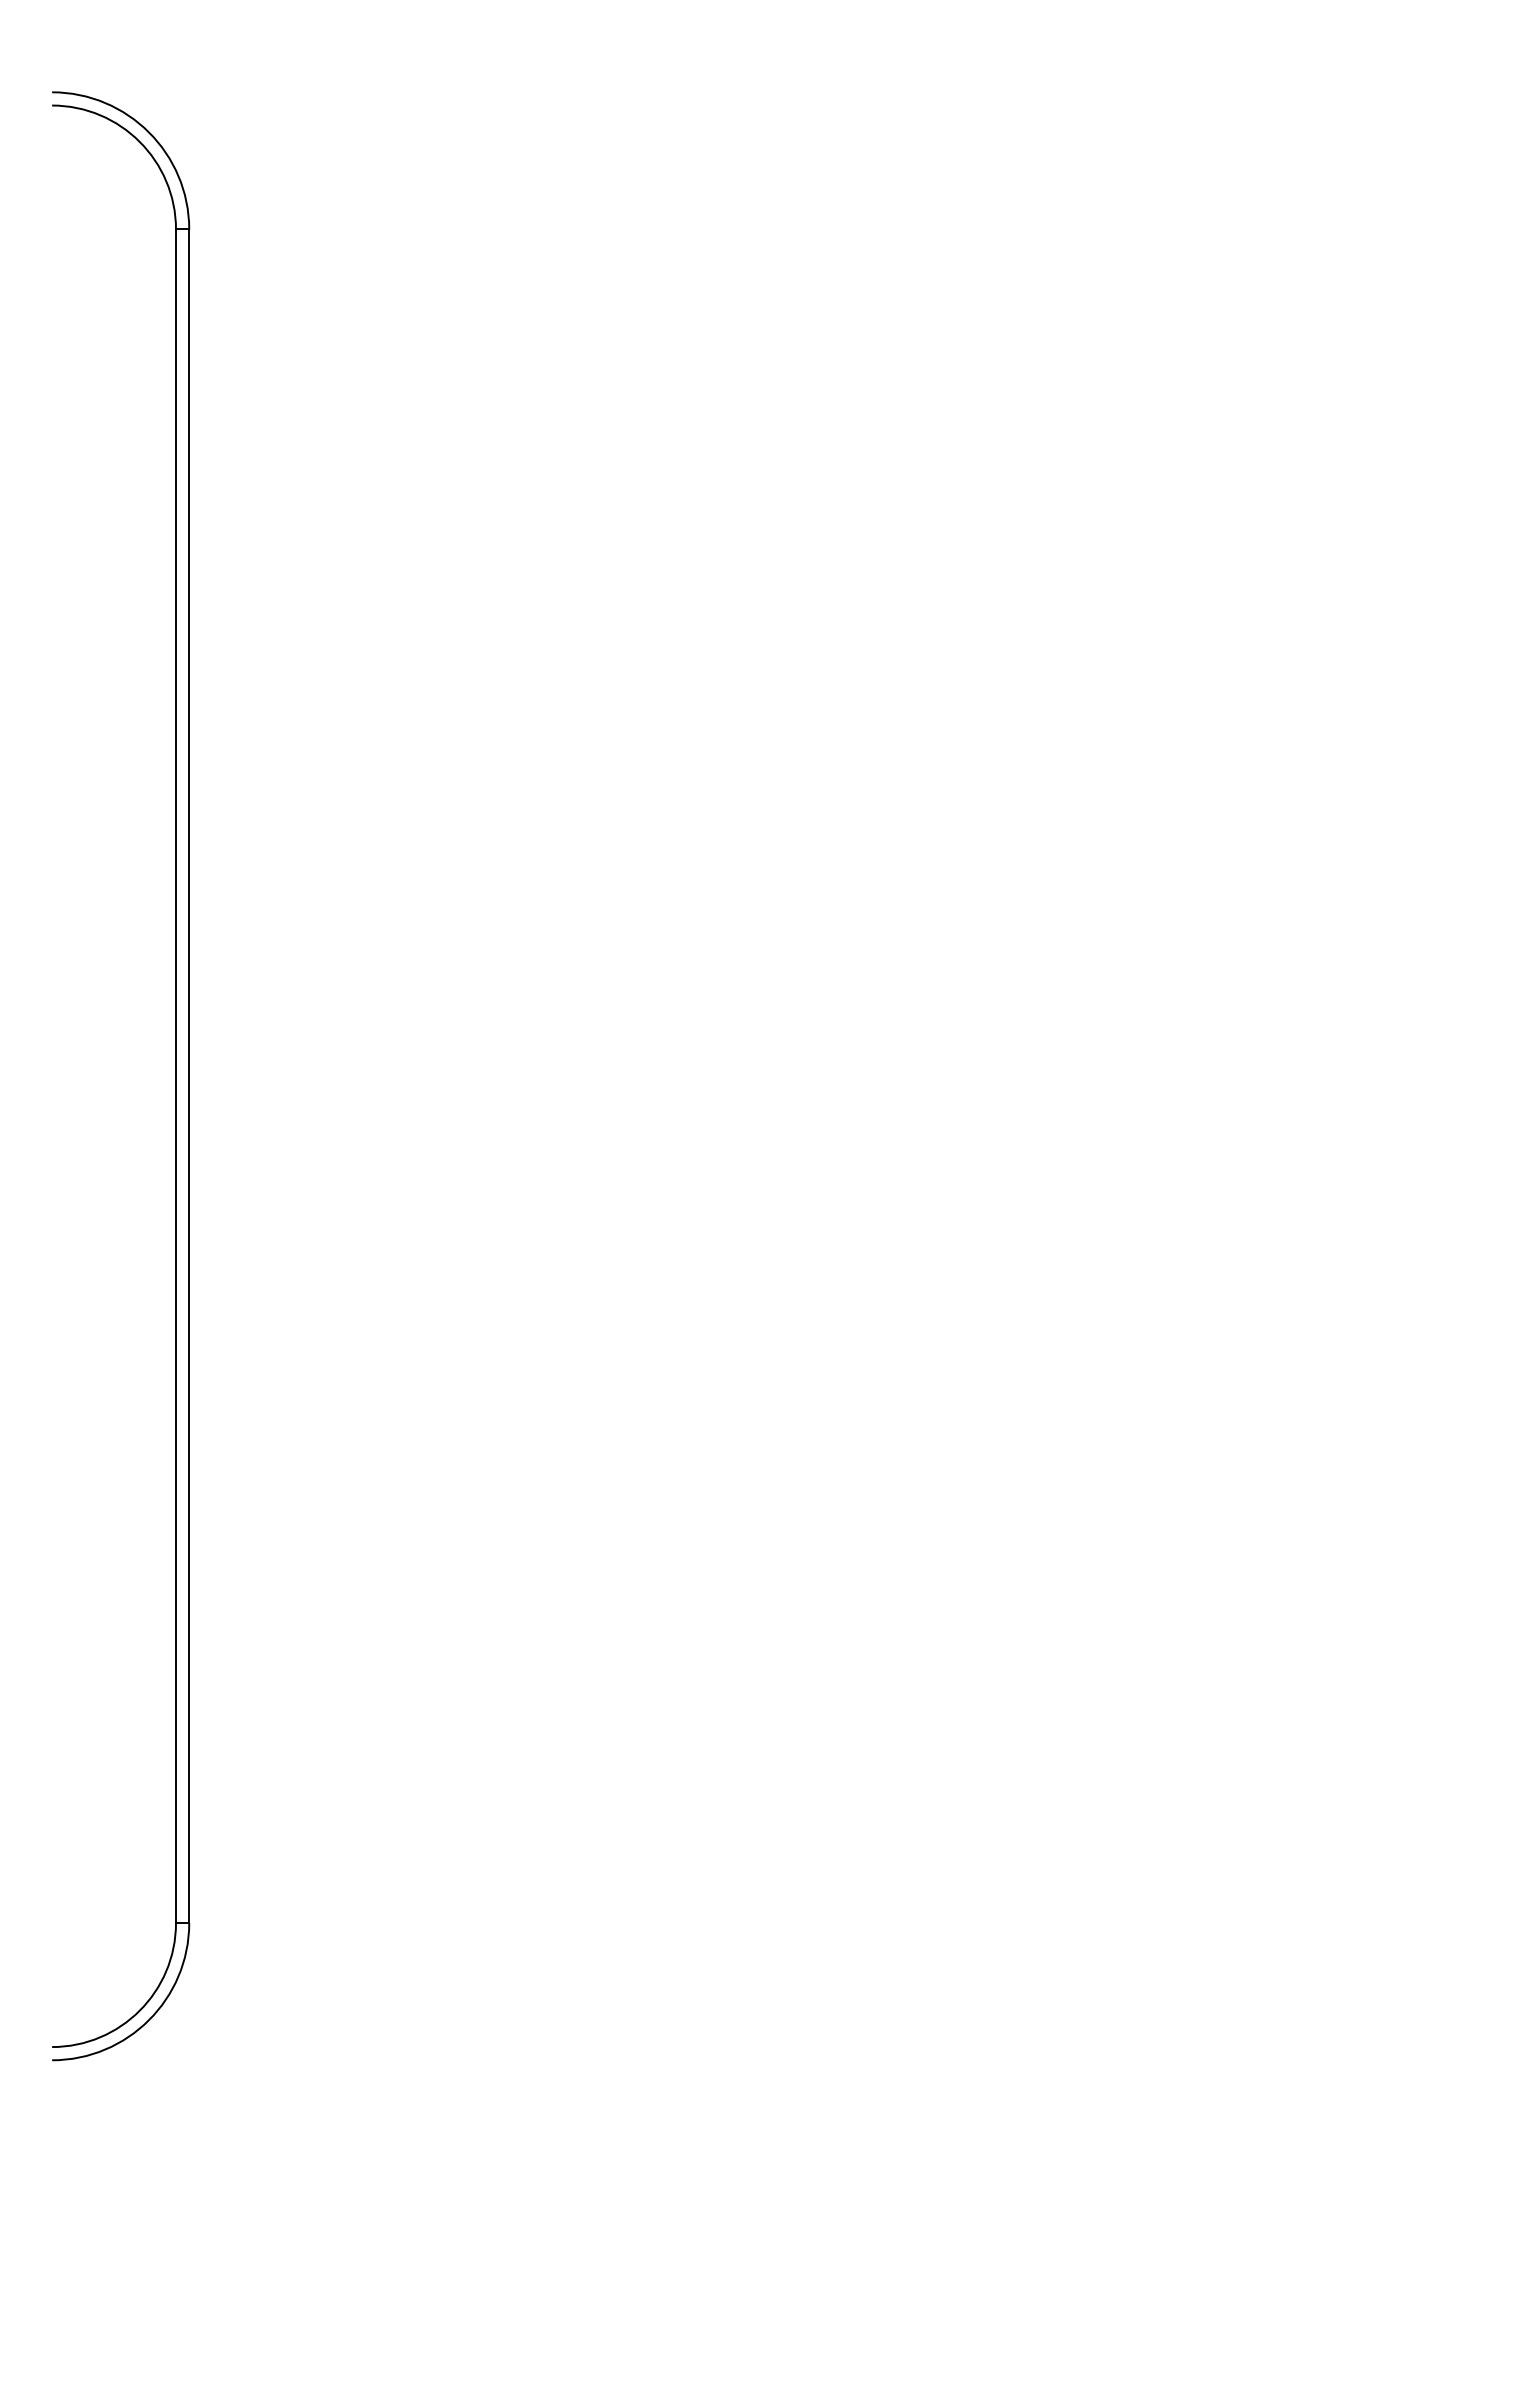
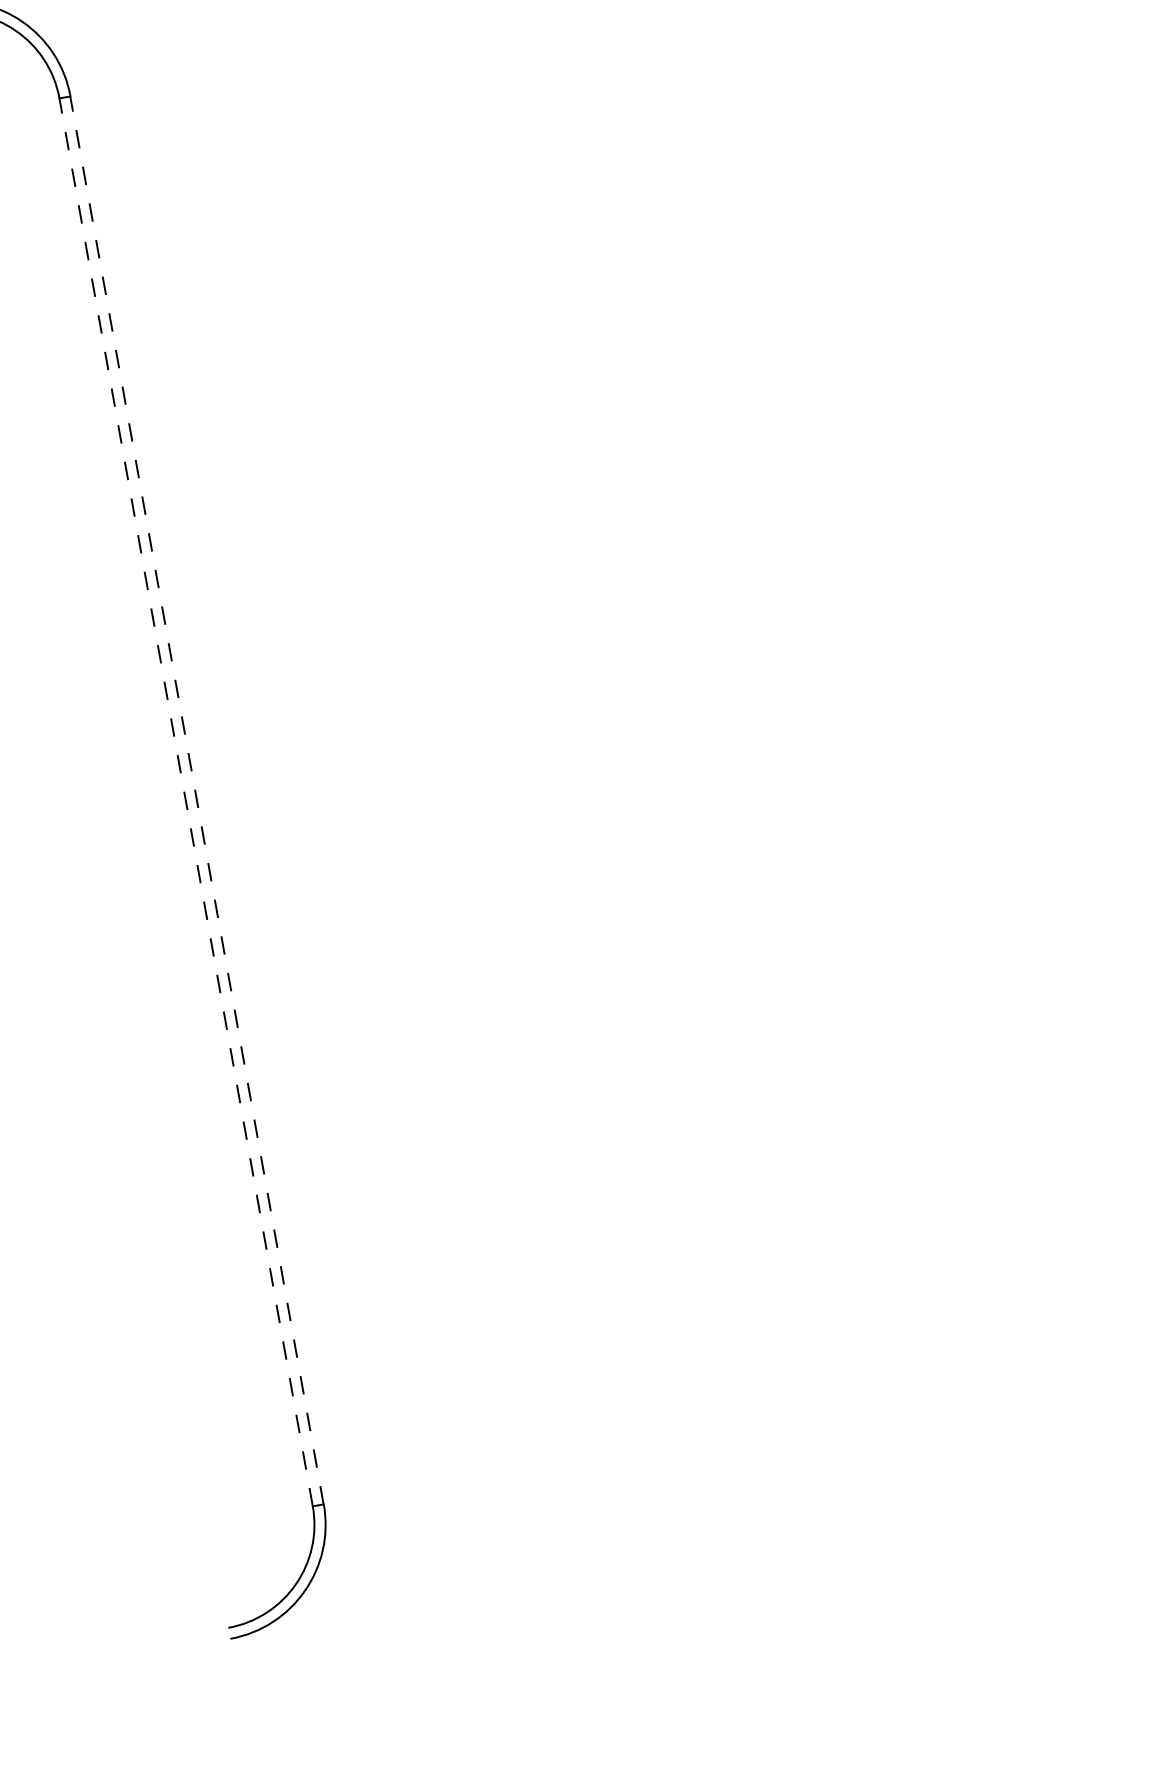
line: (176, 1076) -> (186, 802), solid -> dashed
line: (189, 1076) -> (197, 800), solid -> dashed

